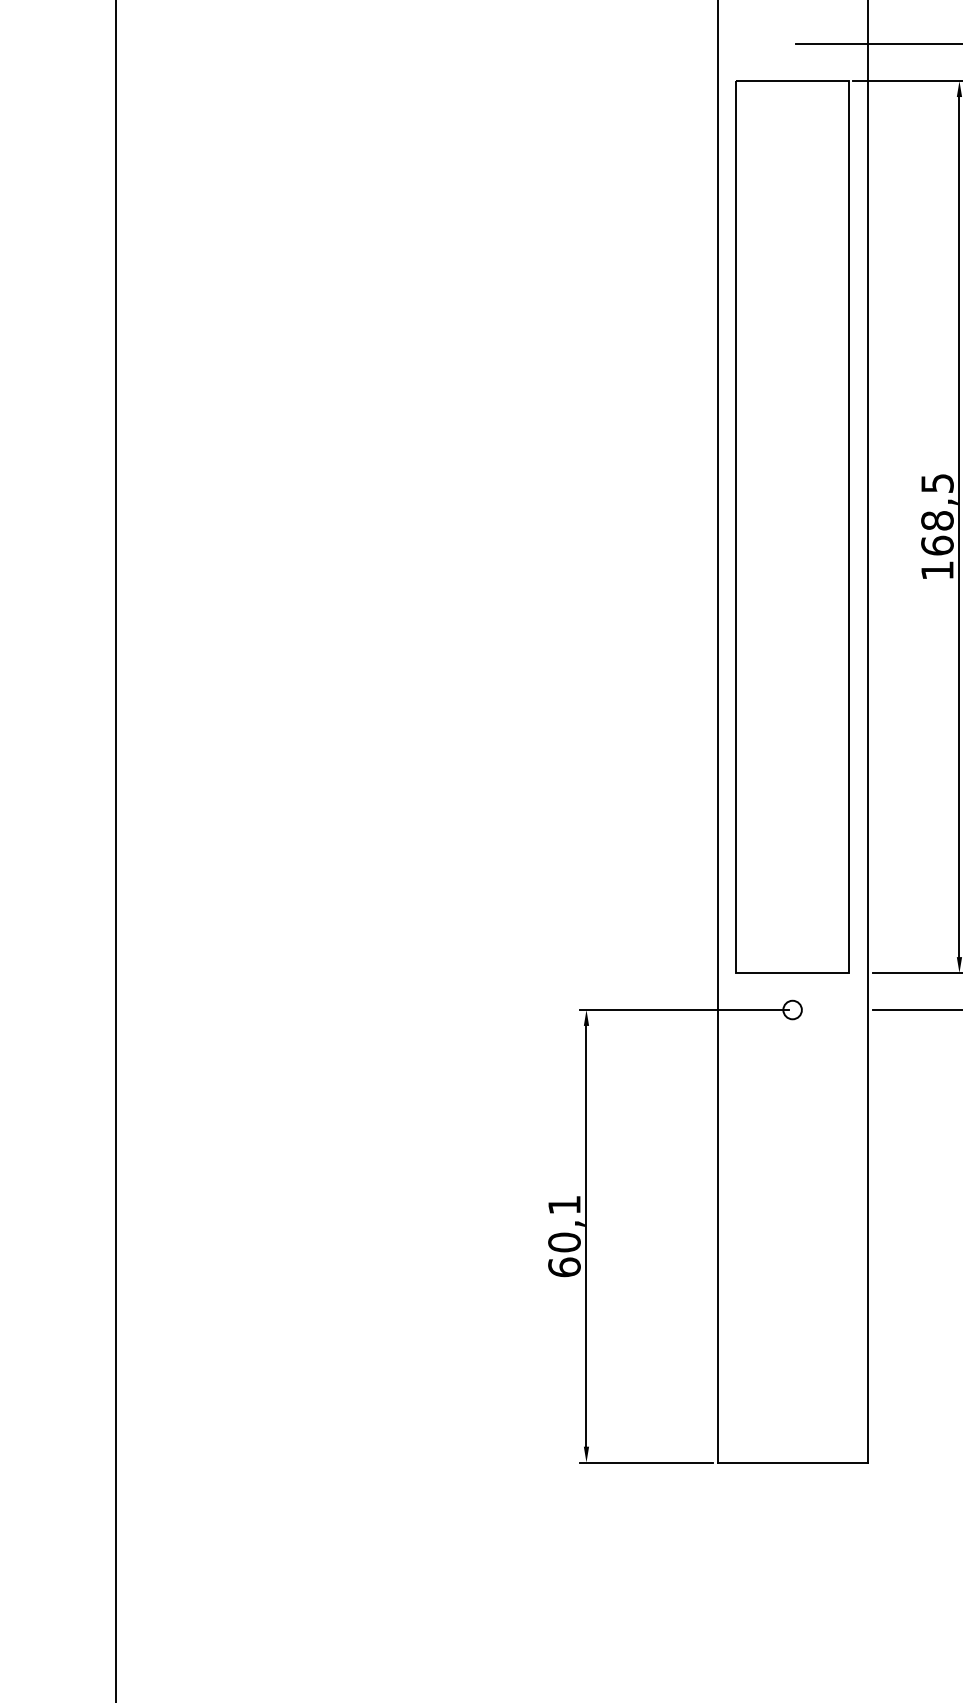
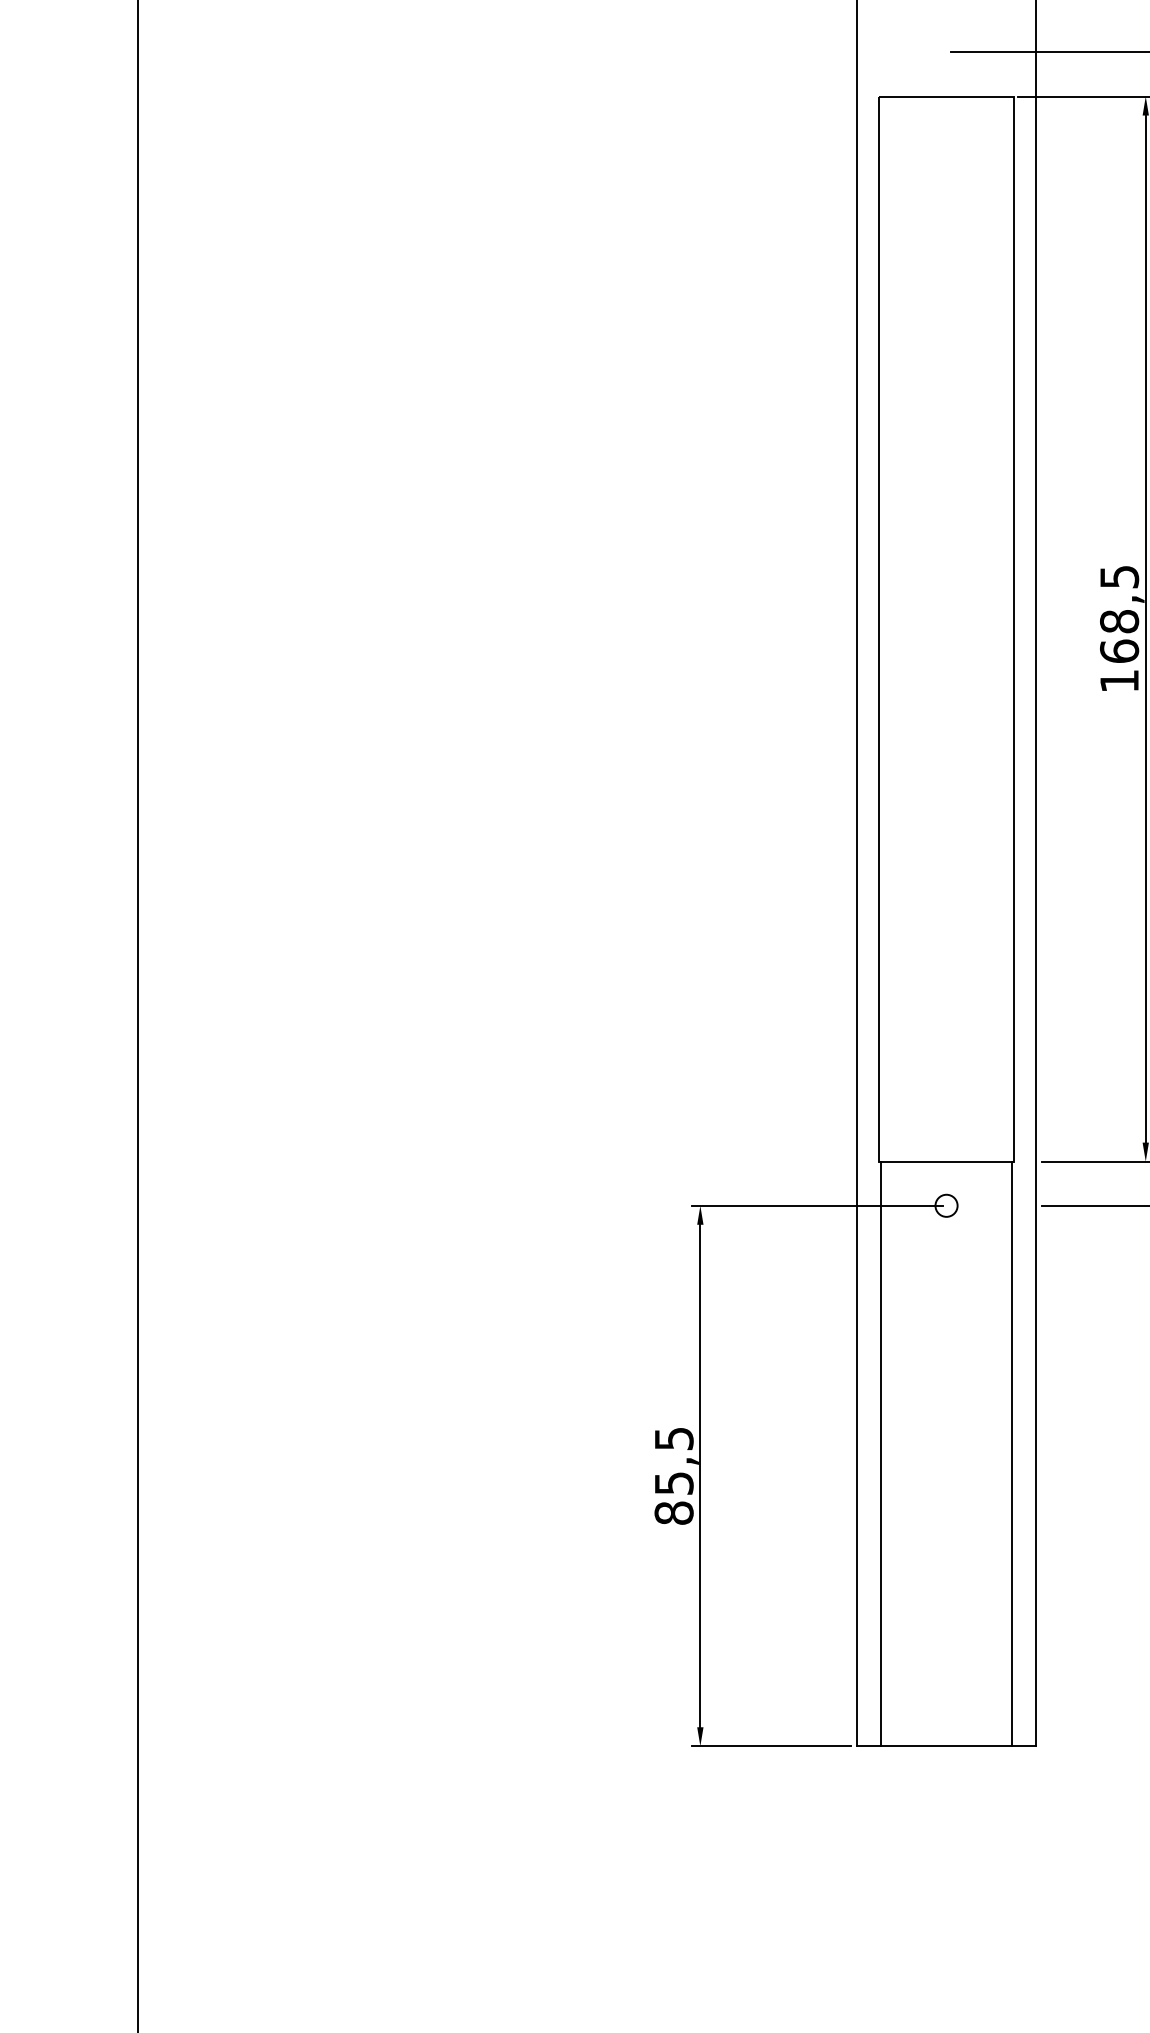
line: (737, 1217) -> (880, 1453), added
line: (847, 1217) -> (1012, 1453), added
text: (563, 1236) -> (673, 1476), 60,1 -> 85,5

